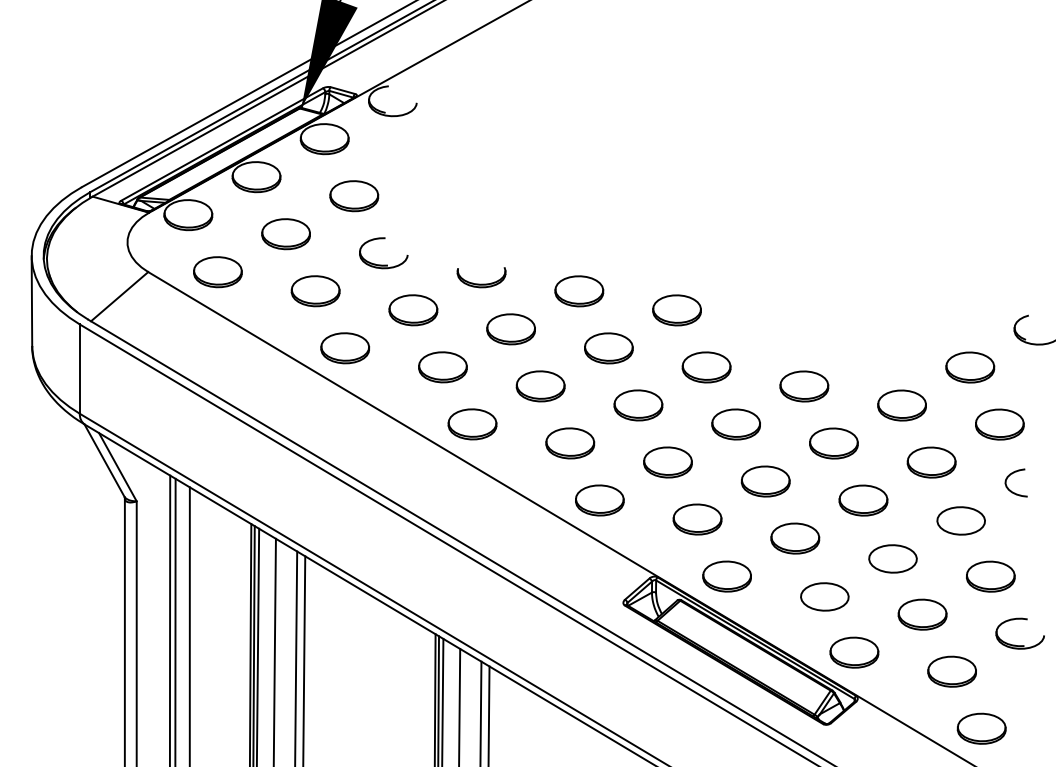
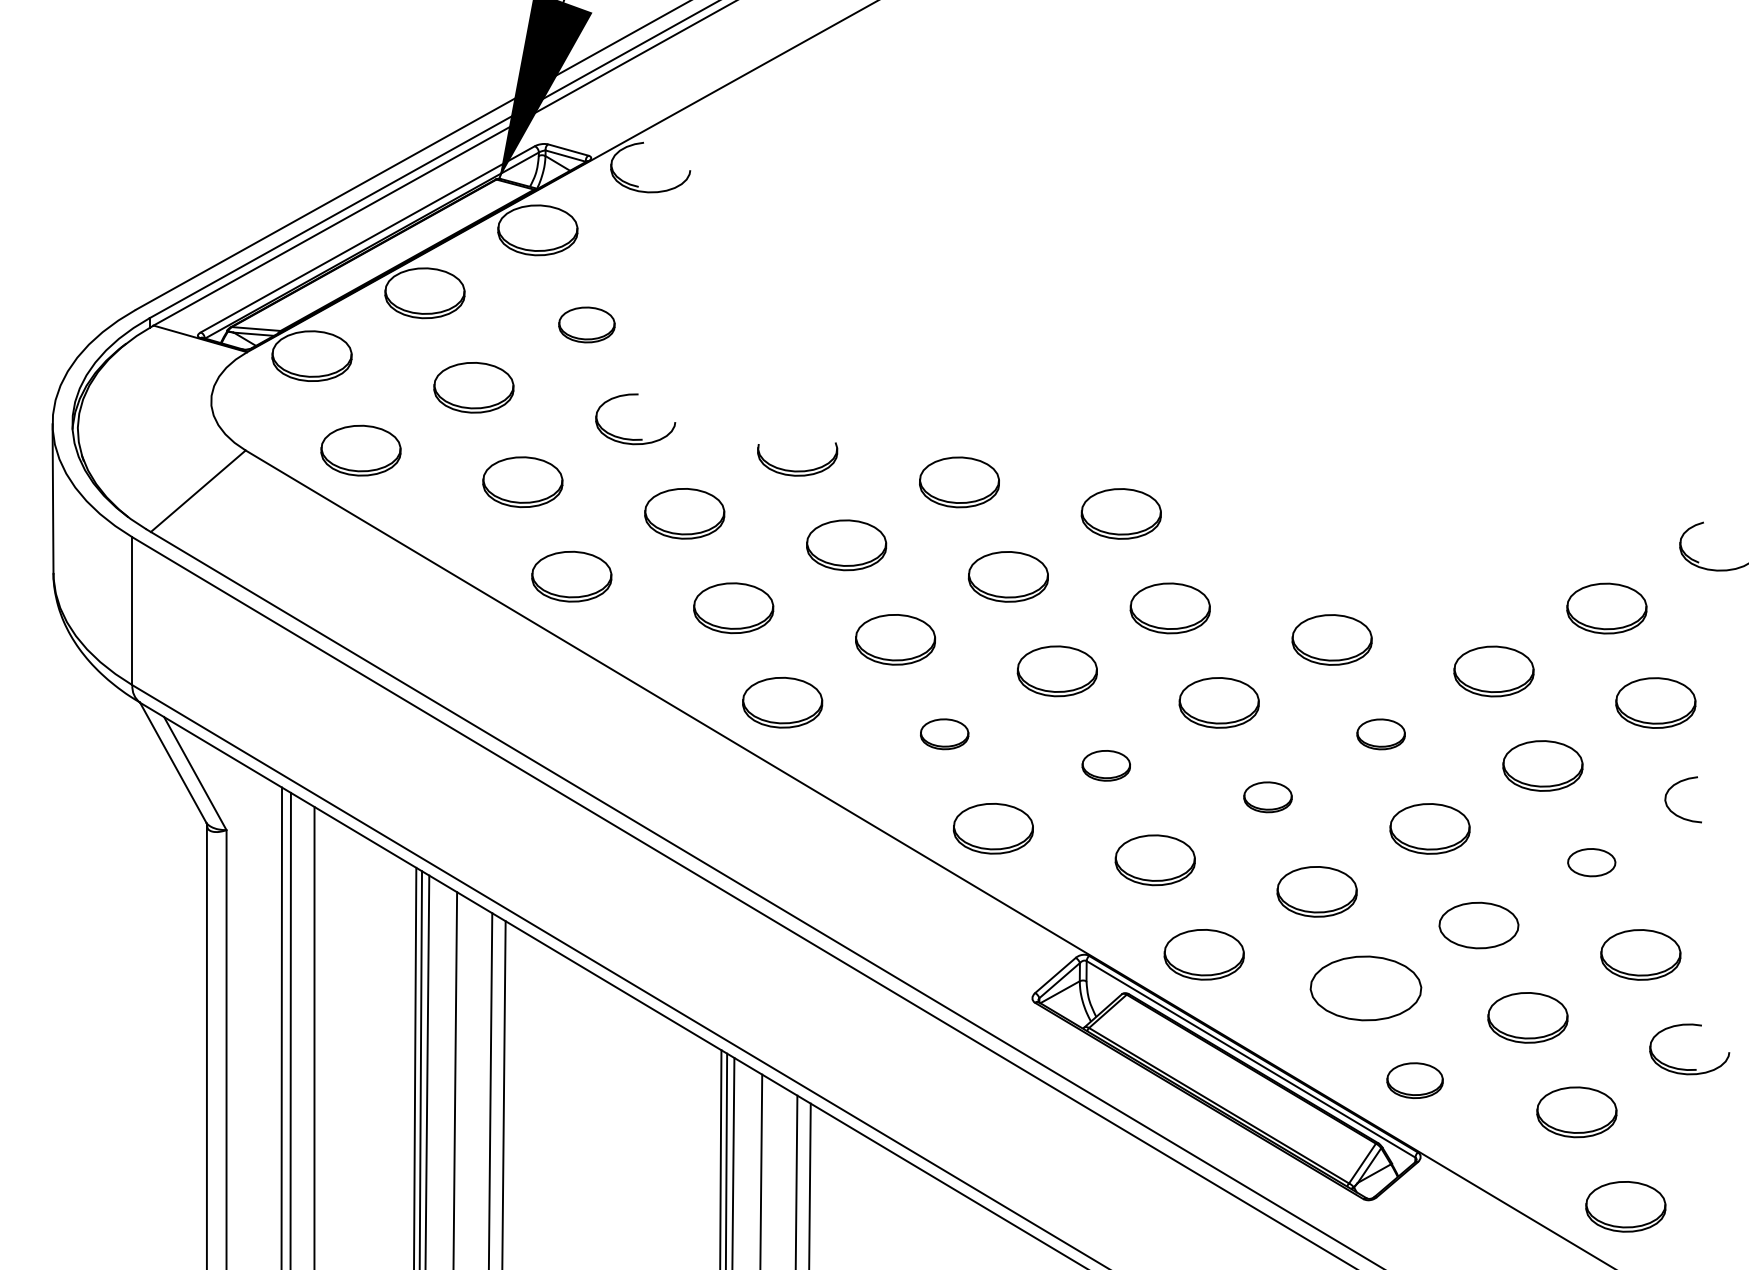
part: (354, 196) -> (587, 325), size x0.7
part: (570, 443) -> (944, 734), size x0.6
part: (833, 443) -> (1380, 734), size x0.6
part: (667, 462) -> (1105, 765), size x0.6
part: (765, 481) -> (1267, 797), size x0.6
part: (960, 520) -> (1590, 861), size x0.6
part: (824, 596) -> (1365, 987), size x1.4
part: (854, 652) -> (1415, 1080), size x0.7

